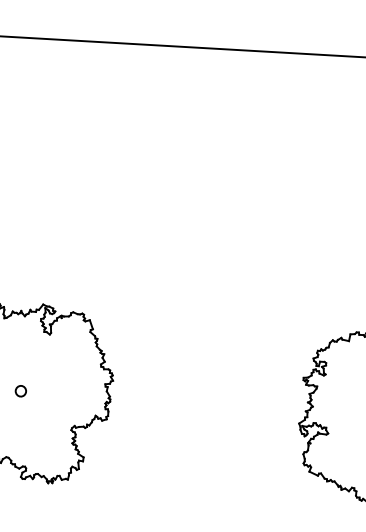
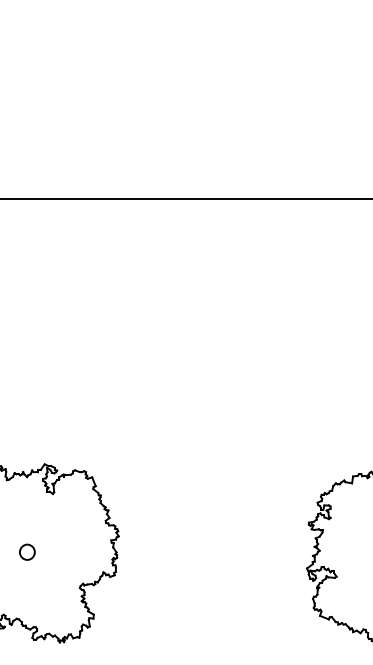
part: (21, 390) -> (27, 551), size x1.43

